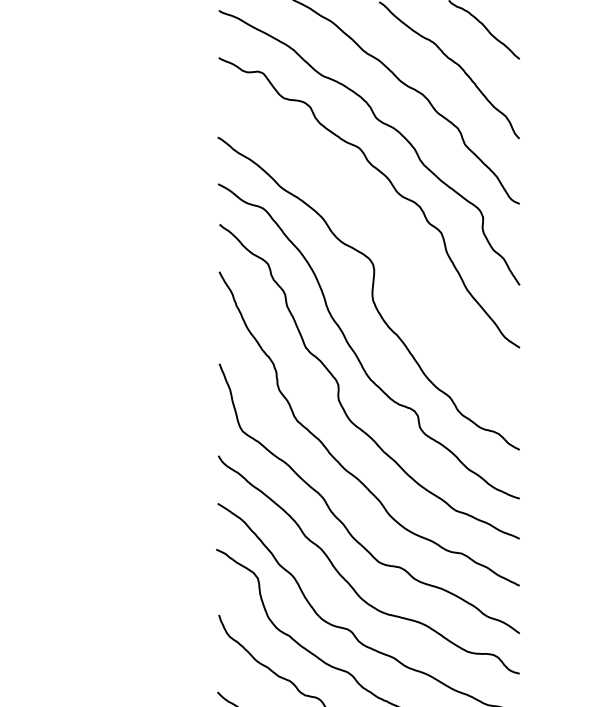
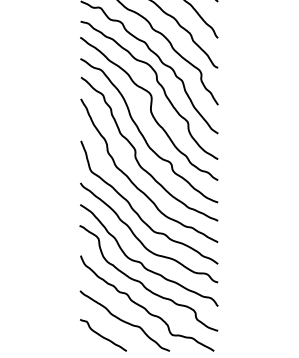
curve: (386, 238) -> (157, 83), added

